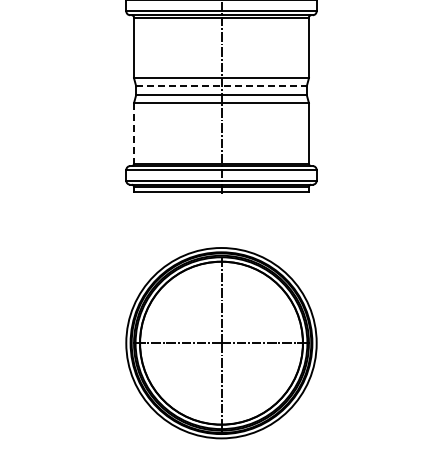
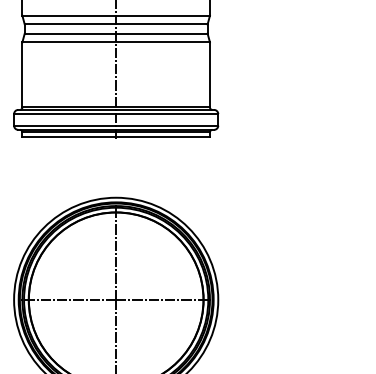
line: (221, 86) -> (116, 24), dashed -> solid
line: (134, 133) -> (22, 74), dashed -> solid

